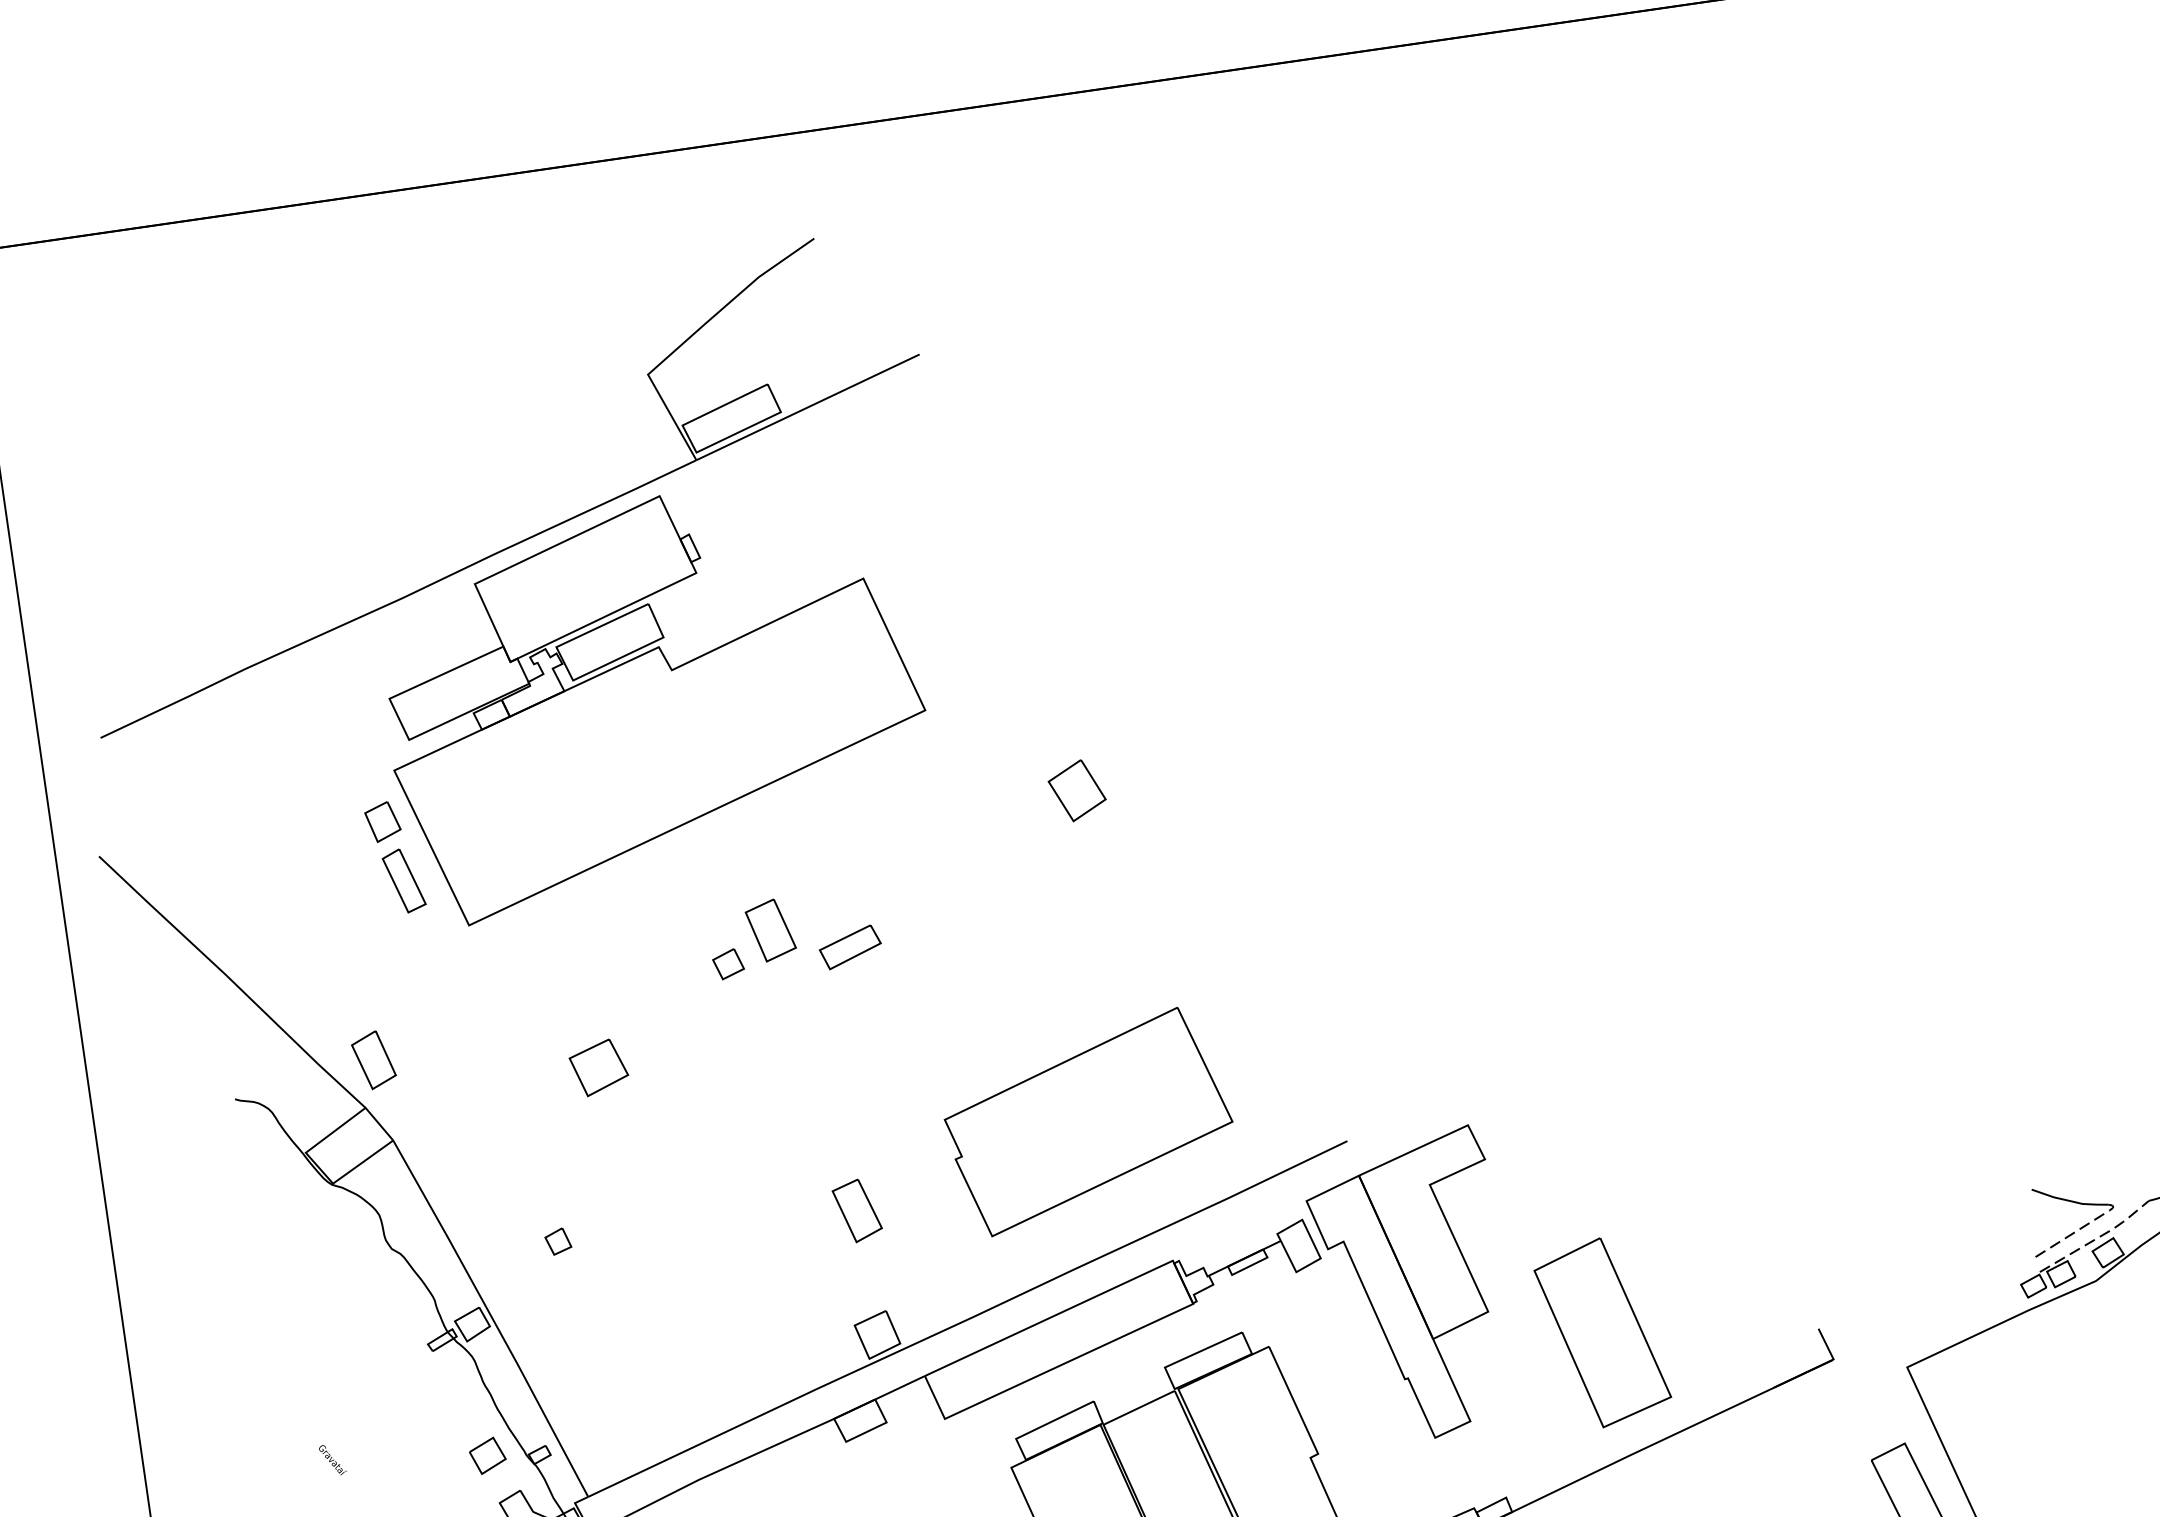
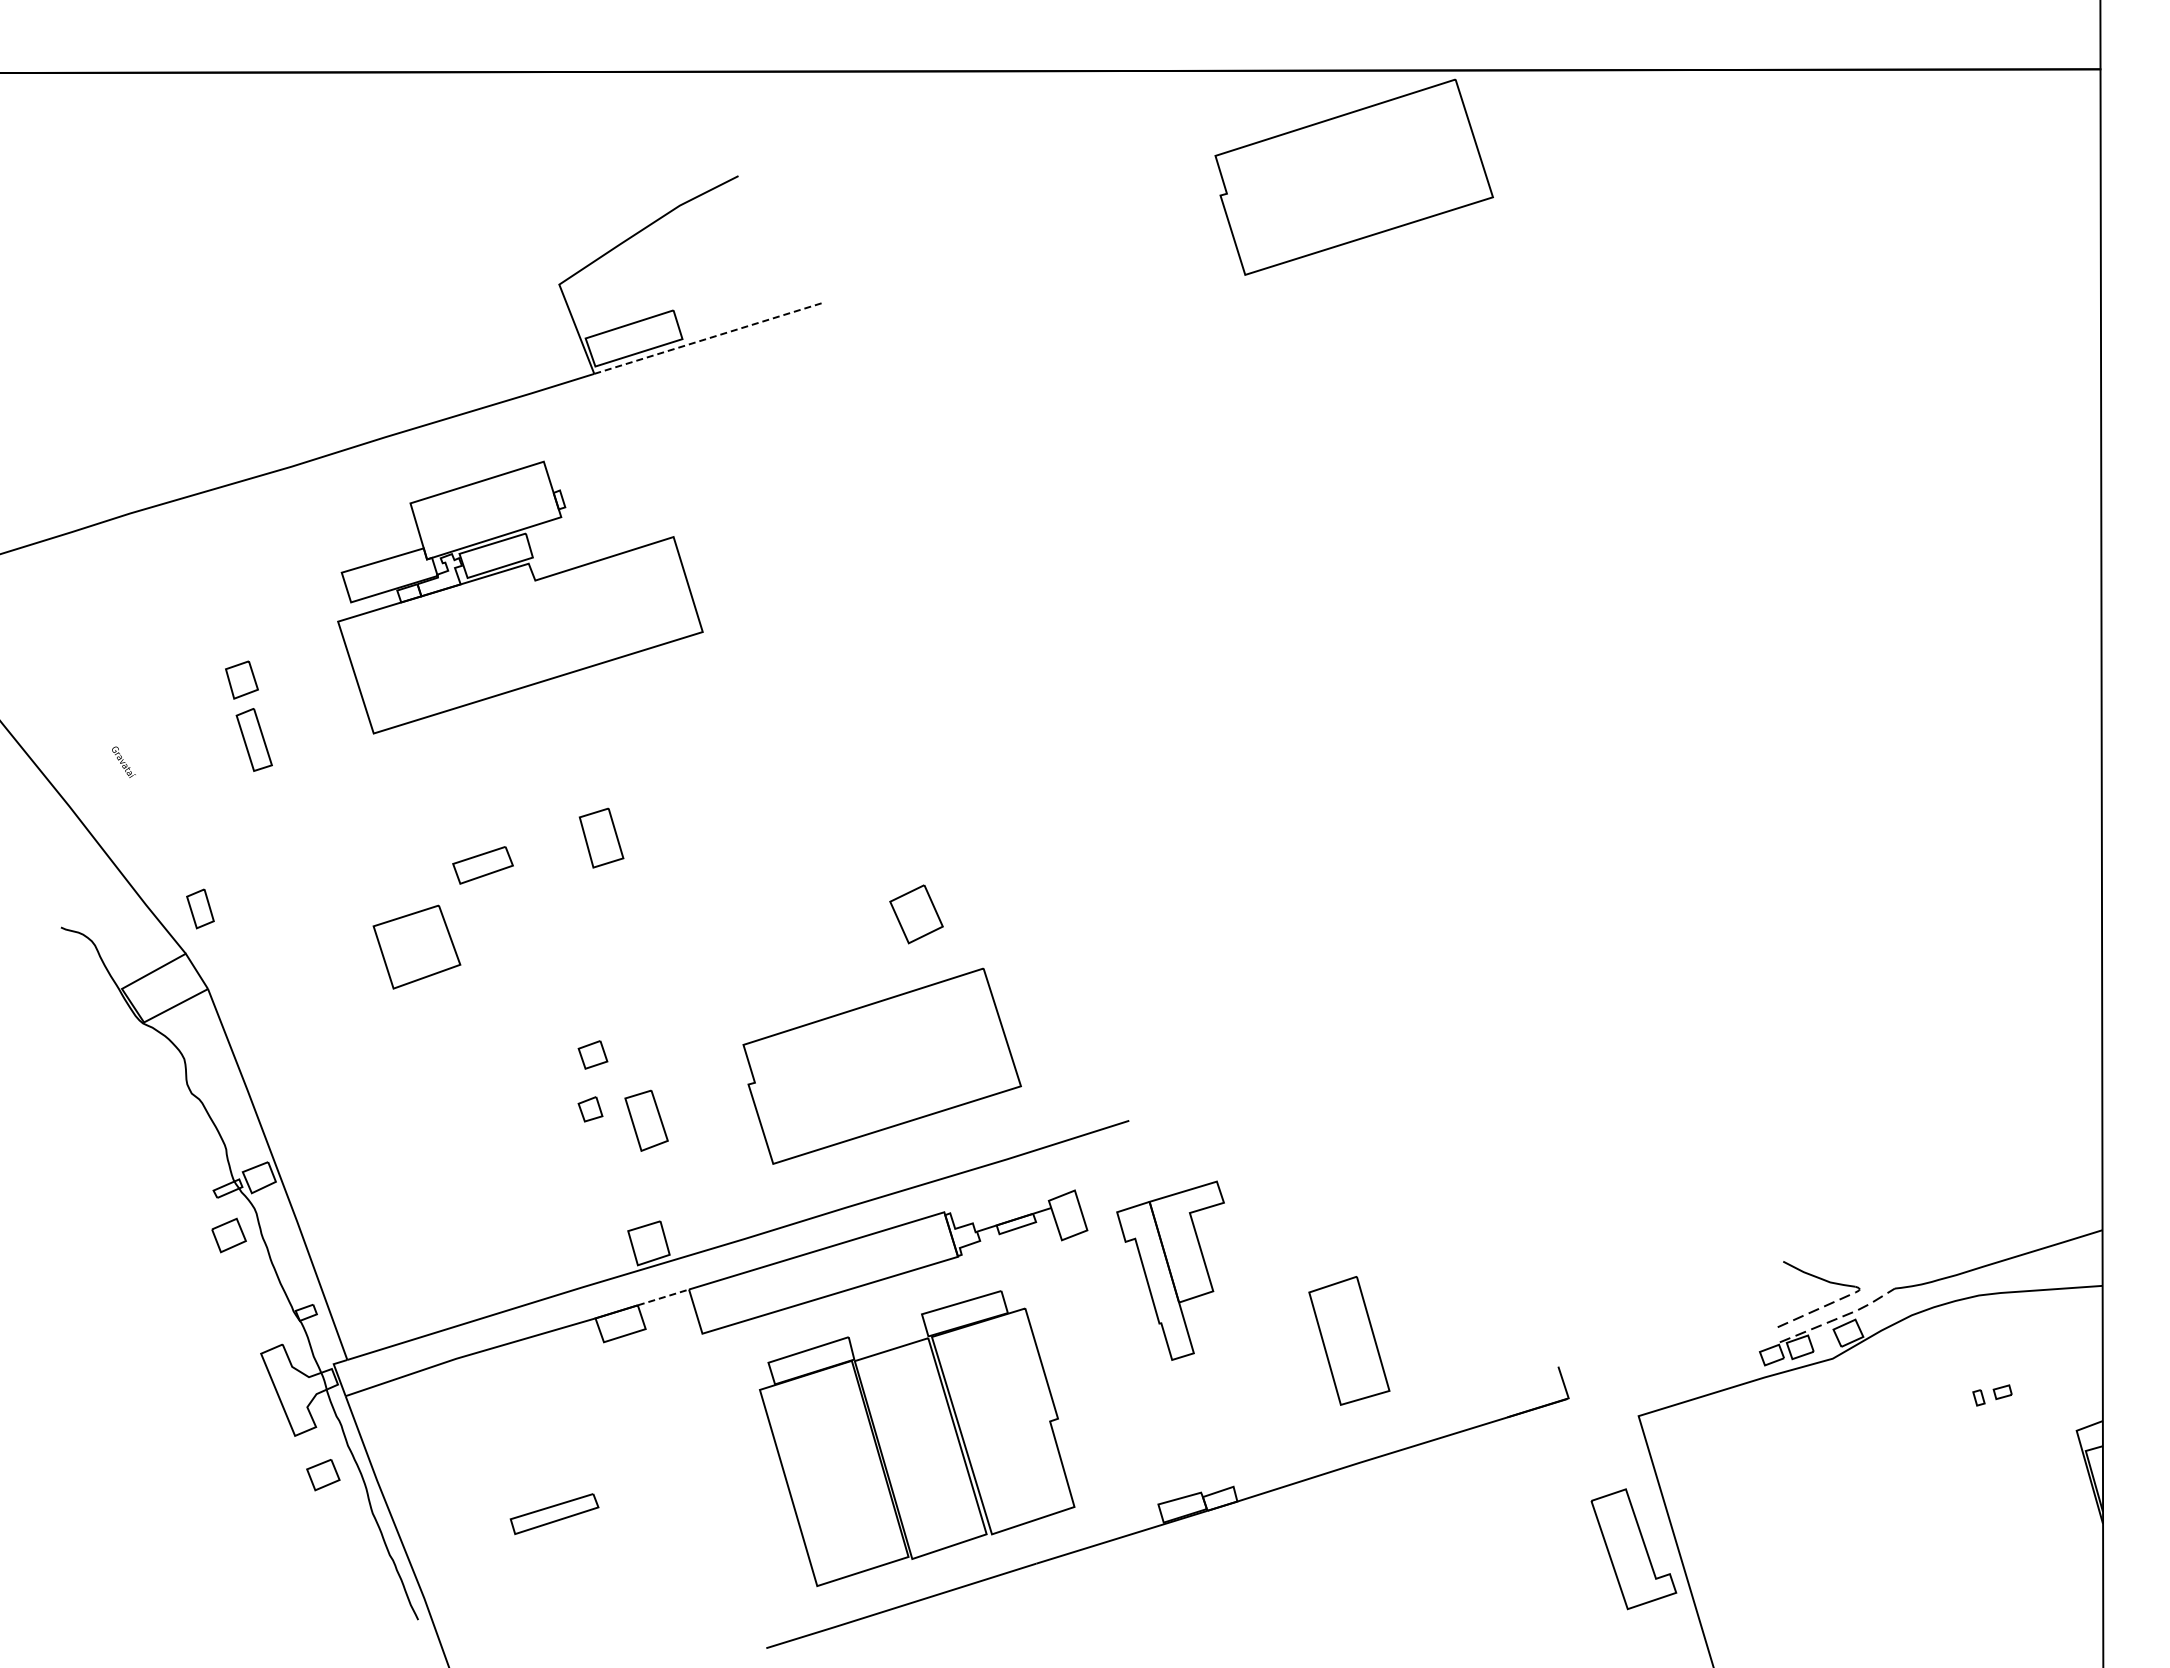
part: (1438, 150) -> (1353, 176), added
line: (808, 407) -> (709, 338), solid -> dashed
part: (653, 697) -> (520, 597), size x0.7
part: (1077, 790) -> (916, 914), moved
part: (849, 947) -> (482, 865), moved
part: (727, 963) -> (592, 1054), moved
part: (373, 1059) -> (200, 908), size x0.7
part: (598, 1067) -> (416, 946), size x1.6
part: (558, 1241) -> (590, 1109), moved
part: (1410, 1287) -> (1170, 1270), size x0.6
part: (1602, 1332) -> (1349, 1340), size x0.7
line: (900, 1387) -> (663, 1297), solid -> dashed
part: (487, 1455) -> (228, 1235), moved
text: (332, 1459) -> (123, 761), moved

